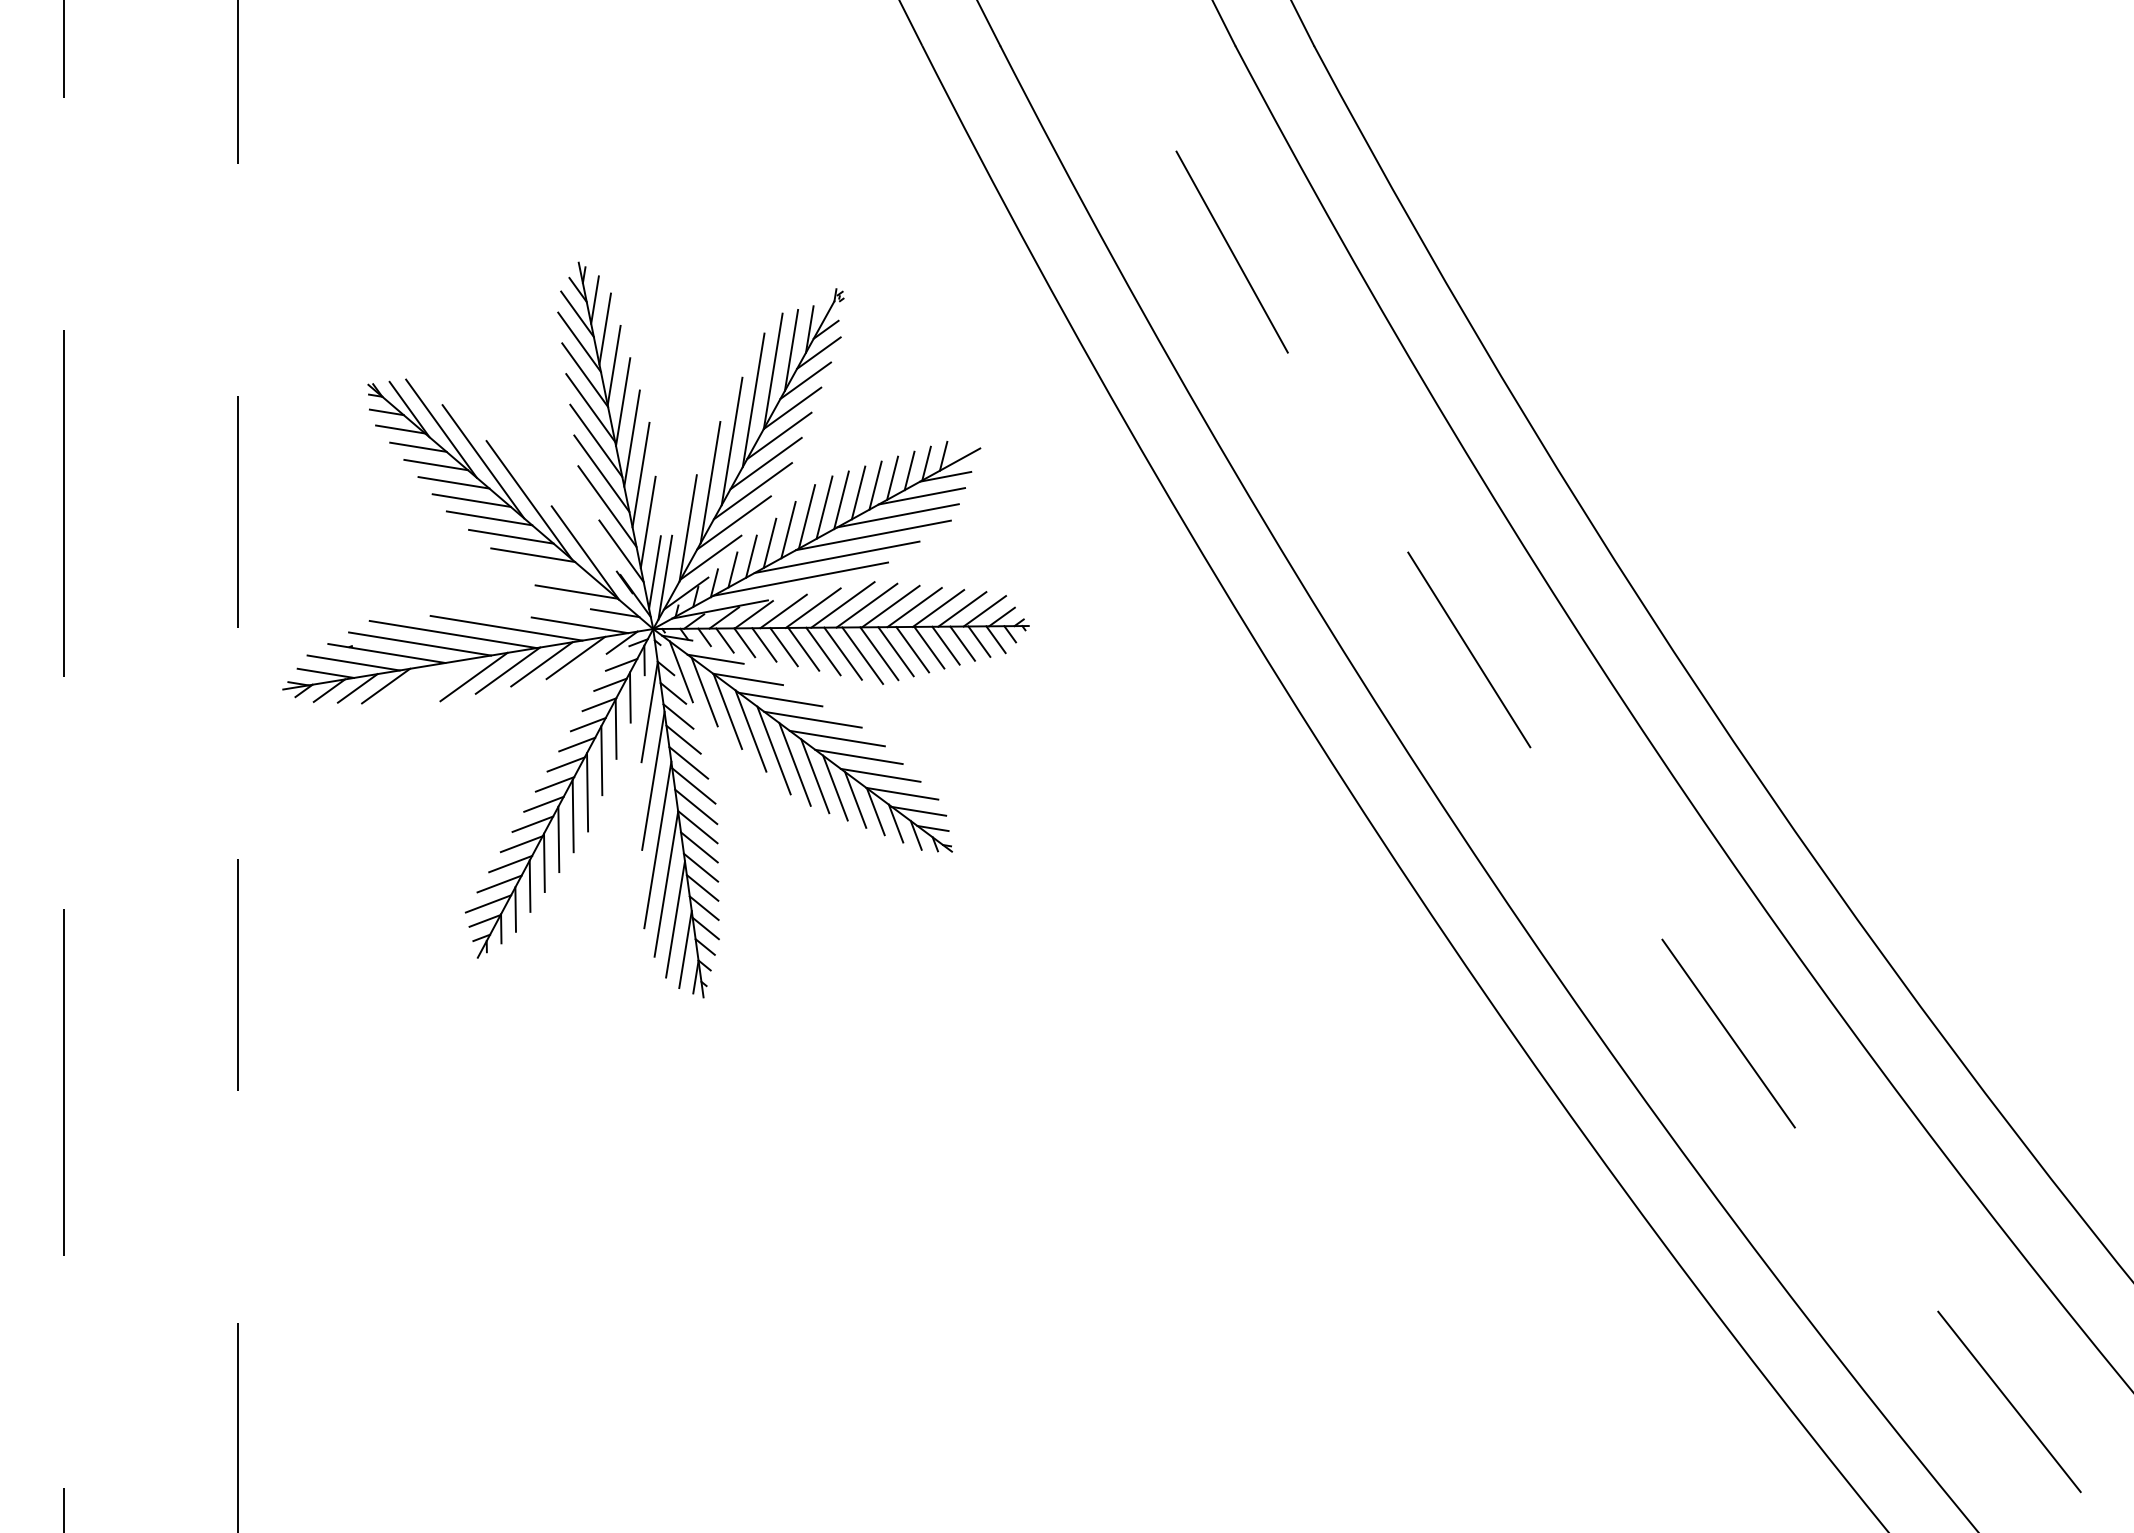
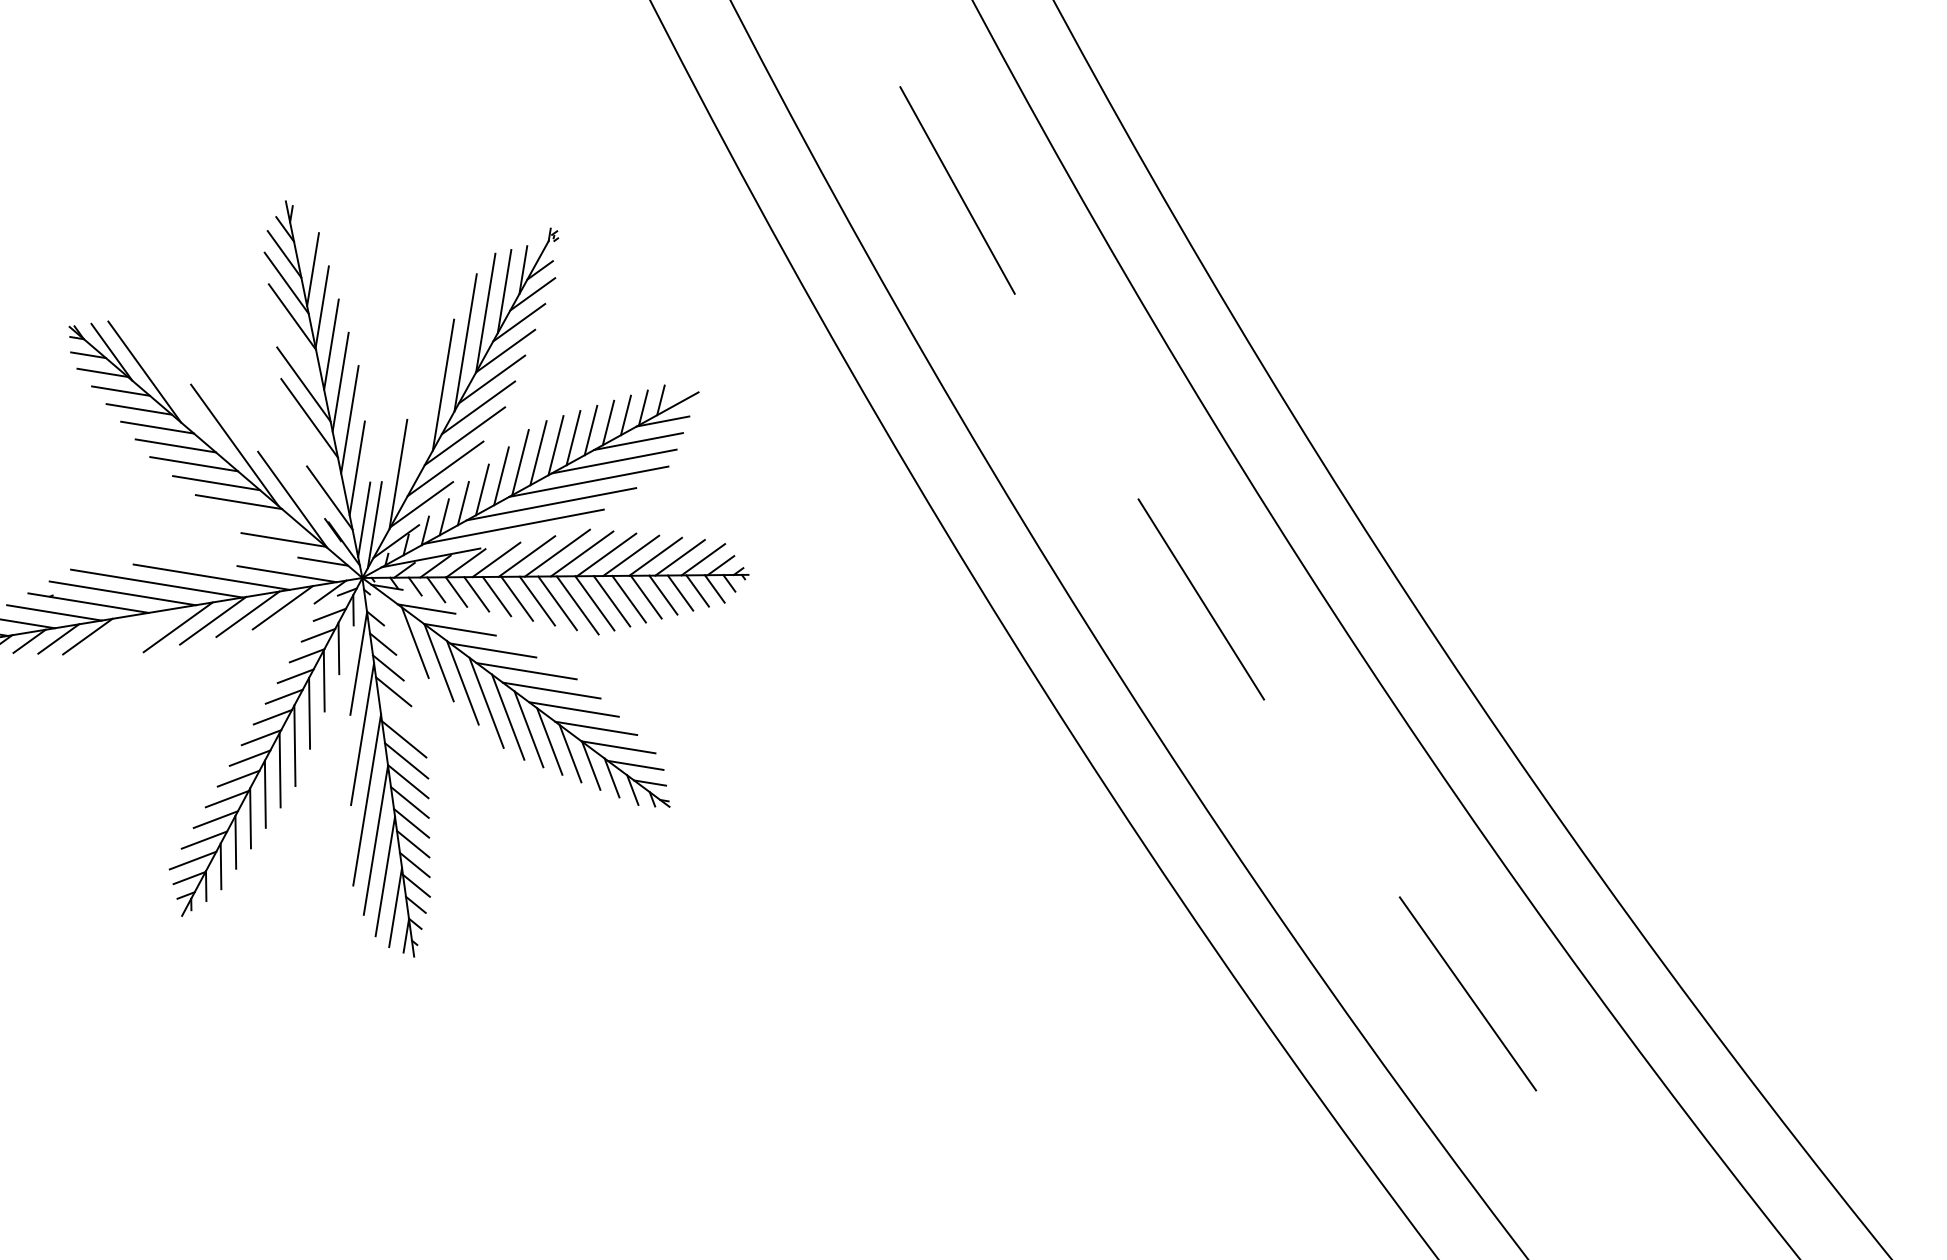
line: (594, 299) -> (302, 239), removed
line: (590, 407) -> (297, 350), removed
line: (483, 461) -> (187, 405), removed
line: (710, 482) -> (421, 427), removed
line: (607, 506) -> (315, 452), removed
line: (680, 671) -> (390, 621), removed
line: (688, 762) -> (398, 715), removed

